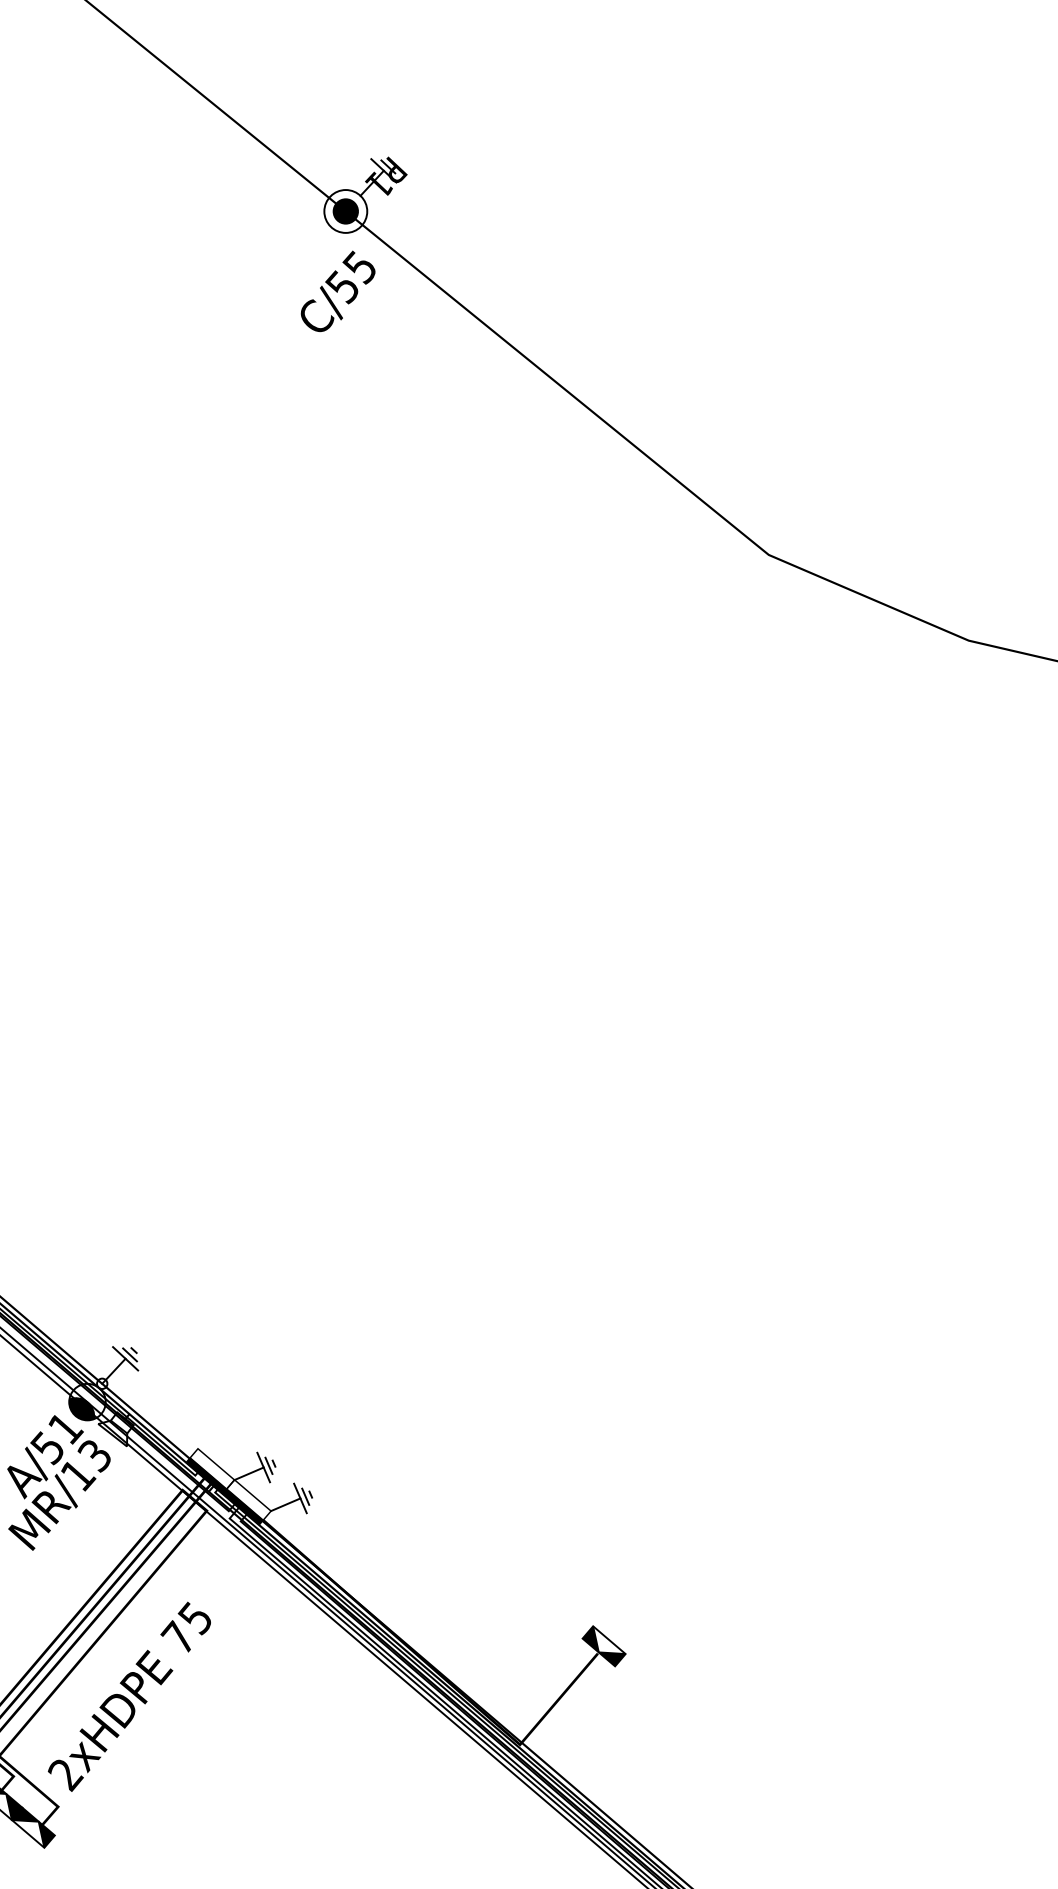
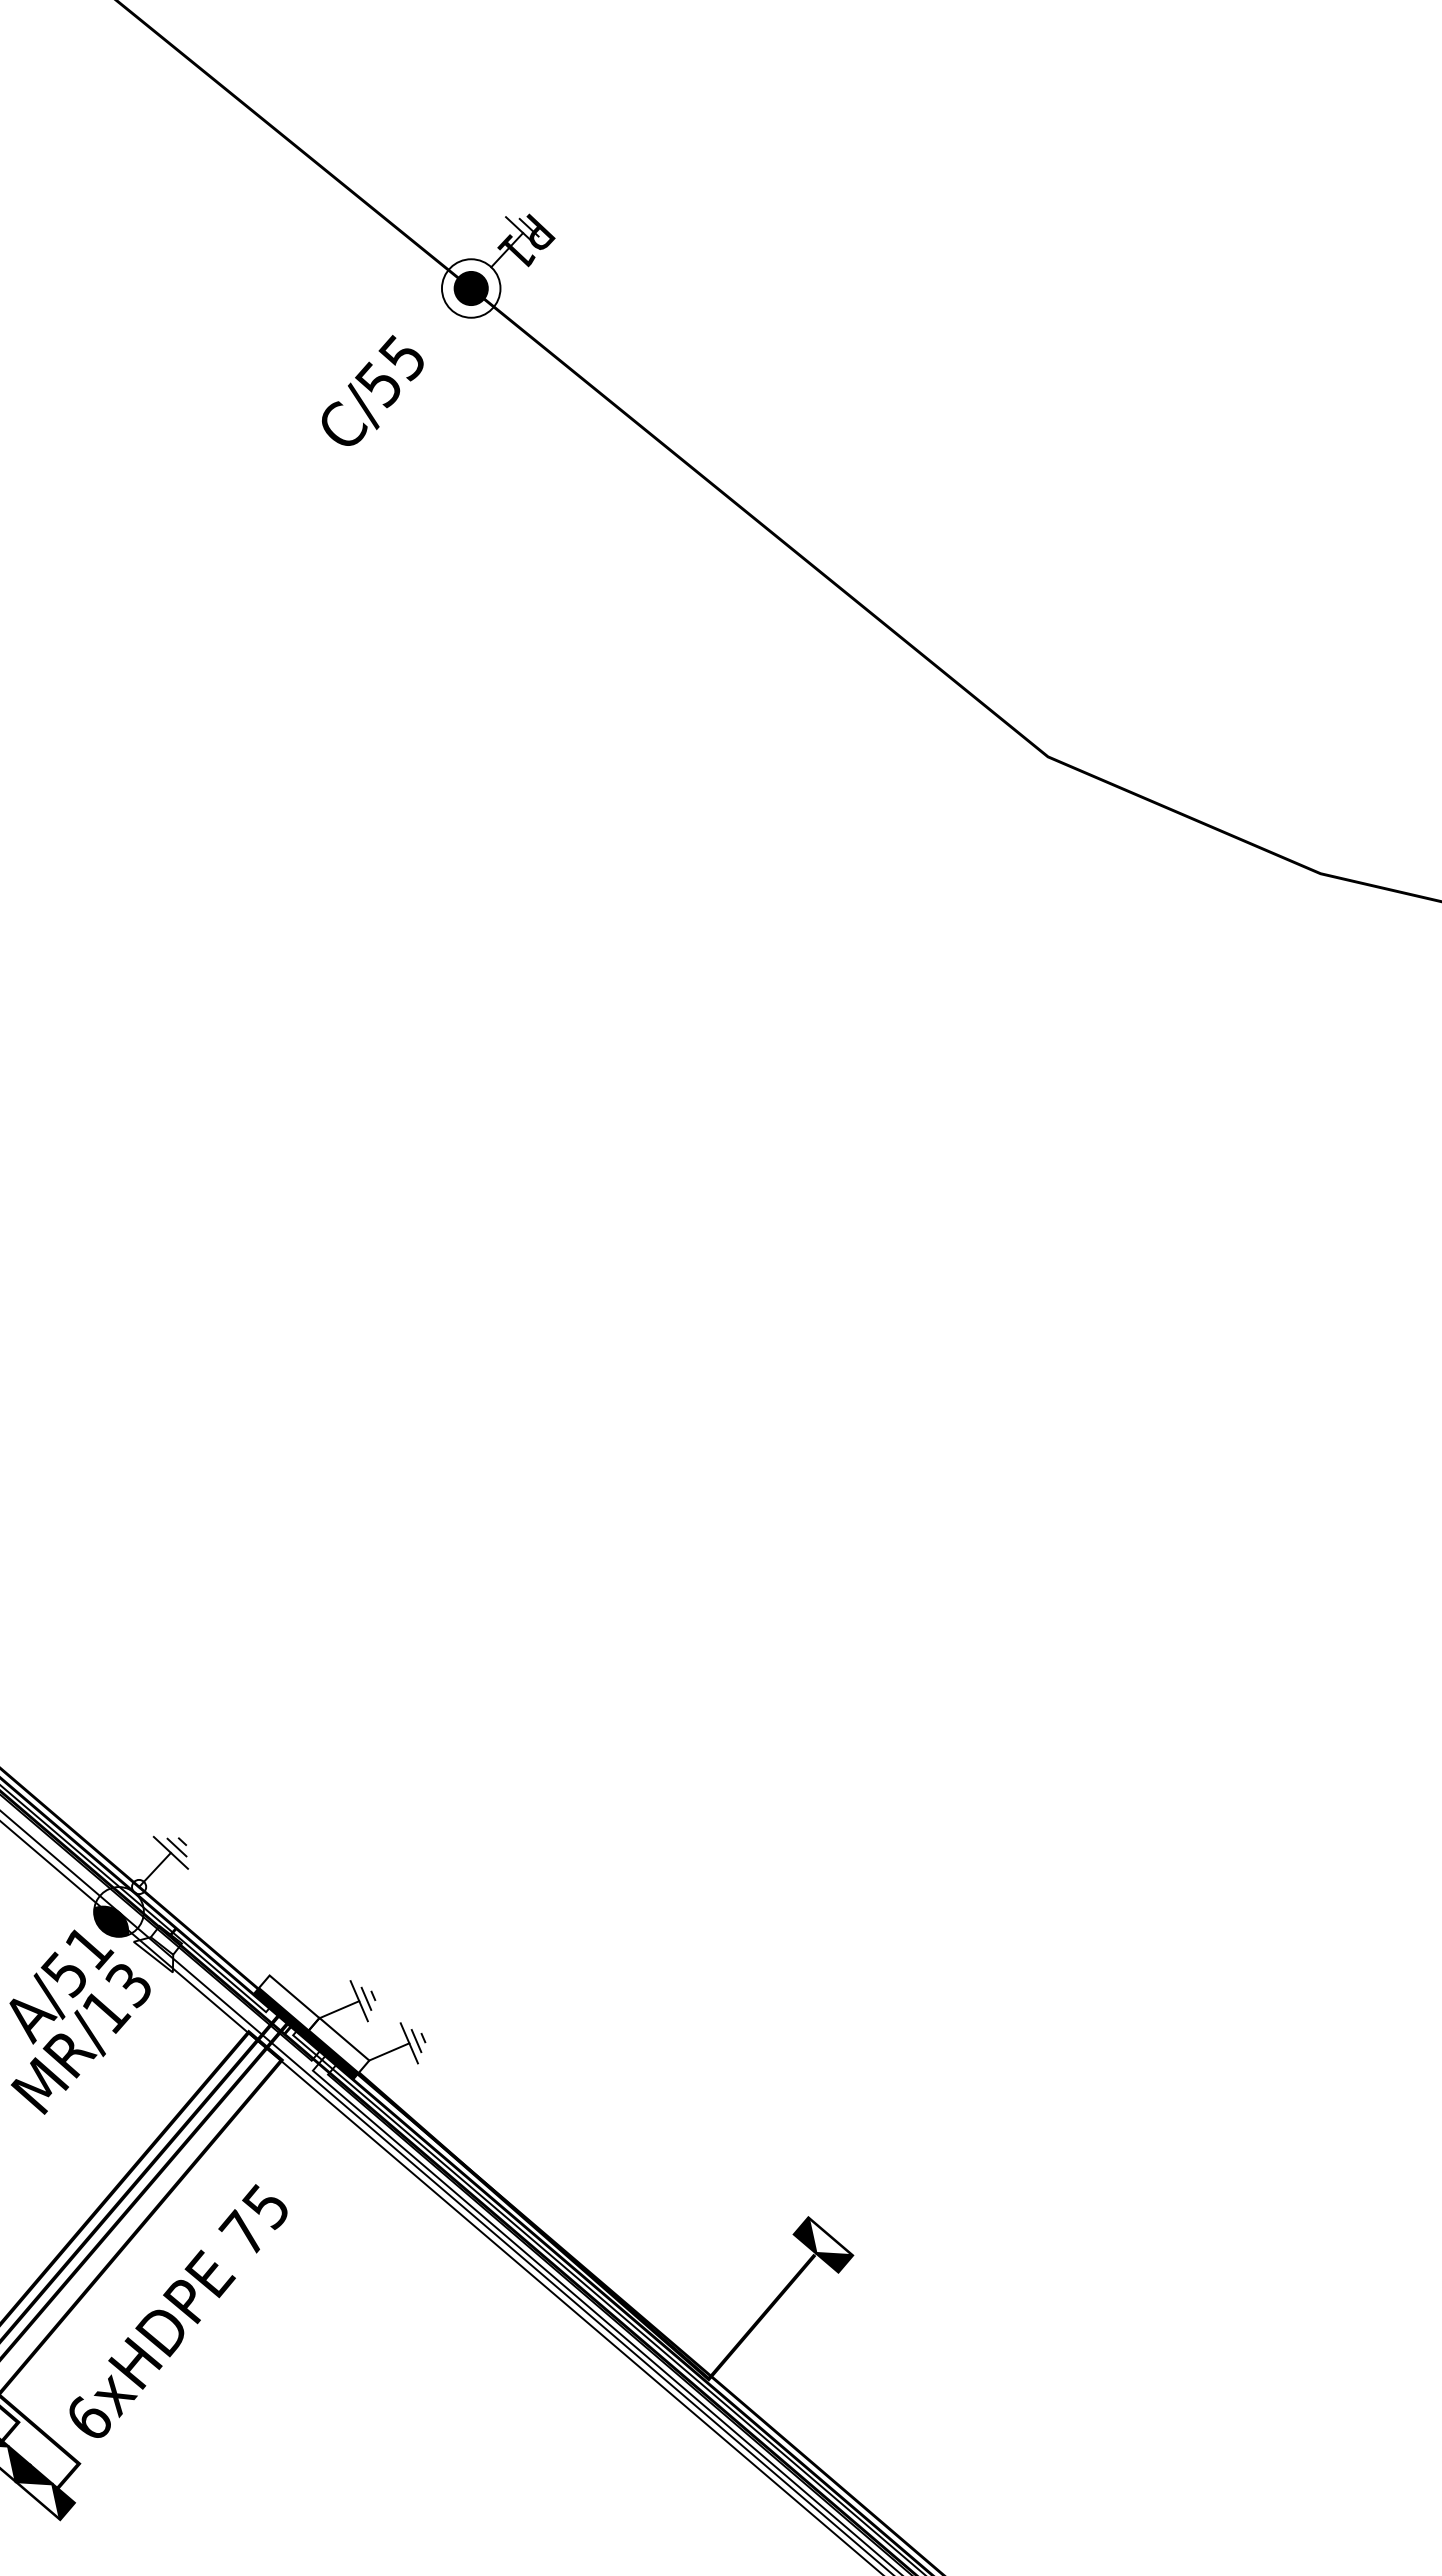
text: (337, 291) -> (372, 390), moved
text: (65, 1774) -> (89, 2419), 2xHDPE -> 6xHDPE

